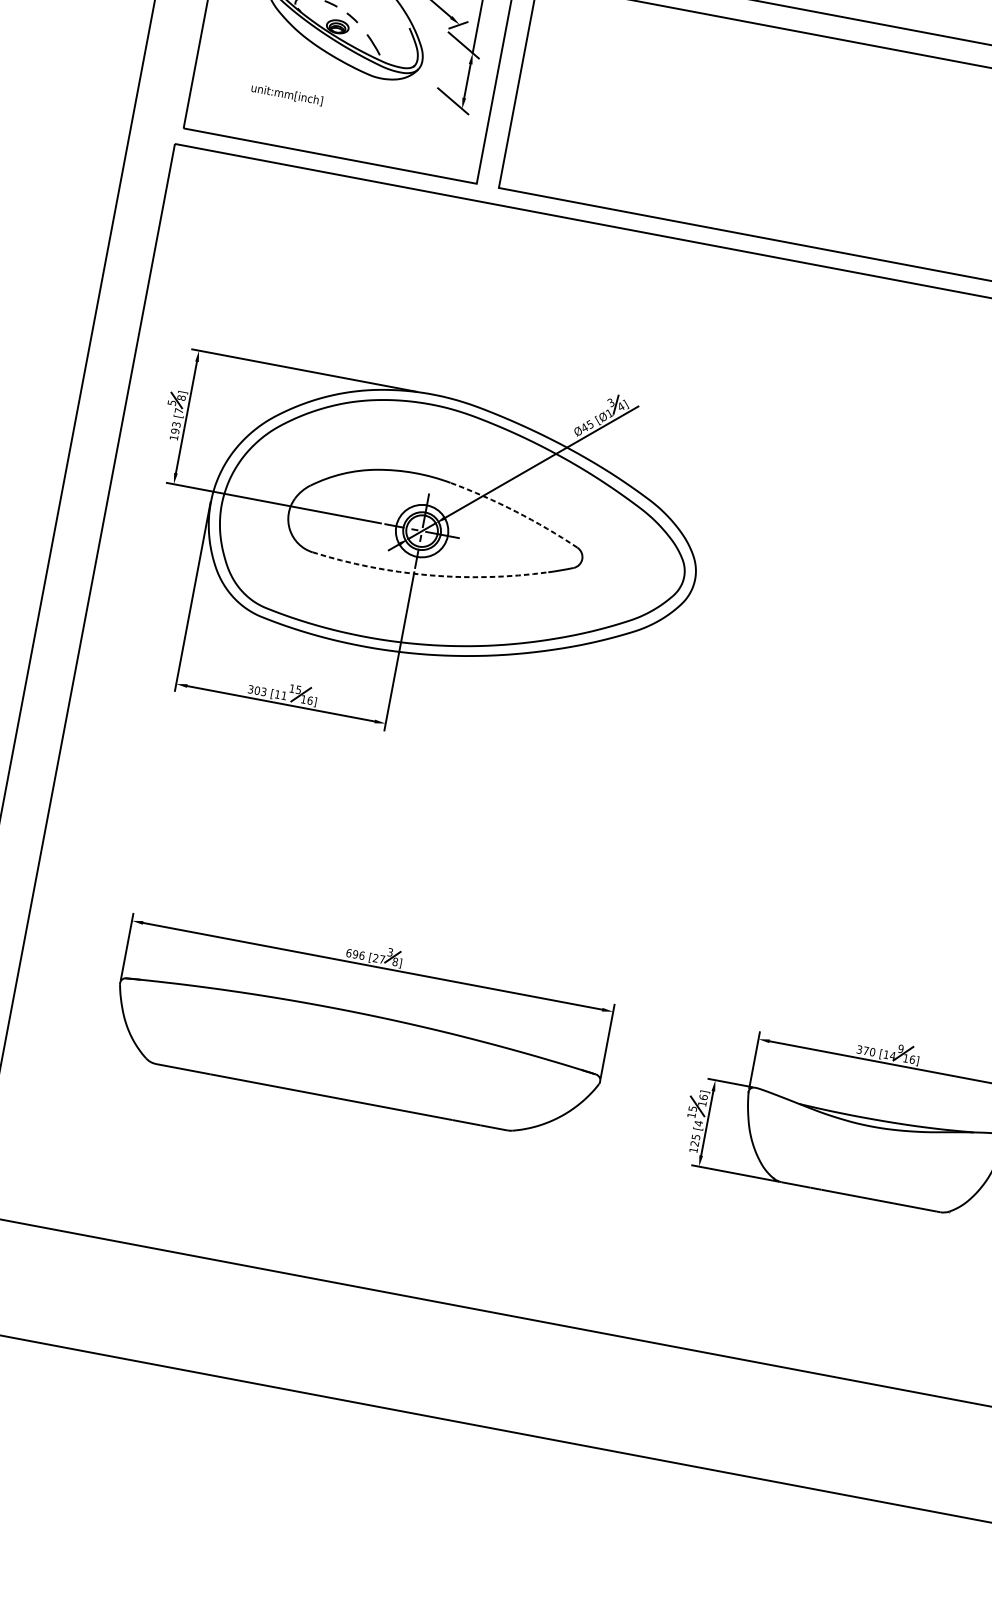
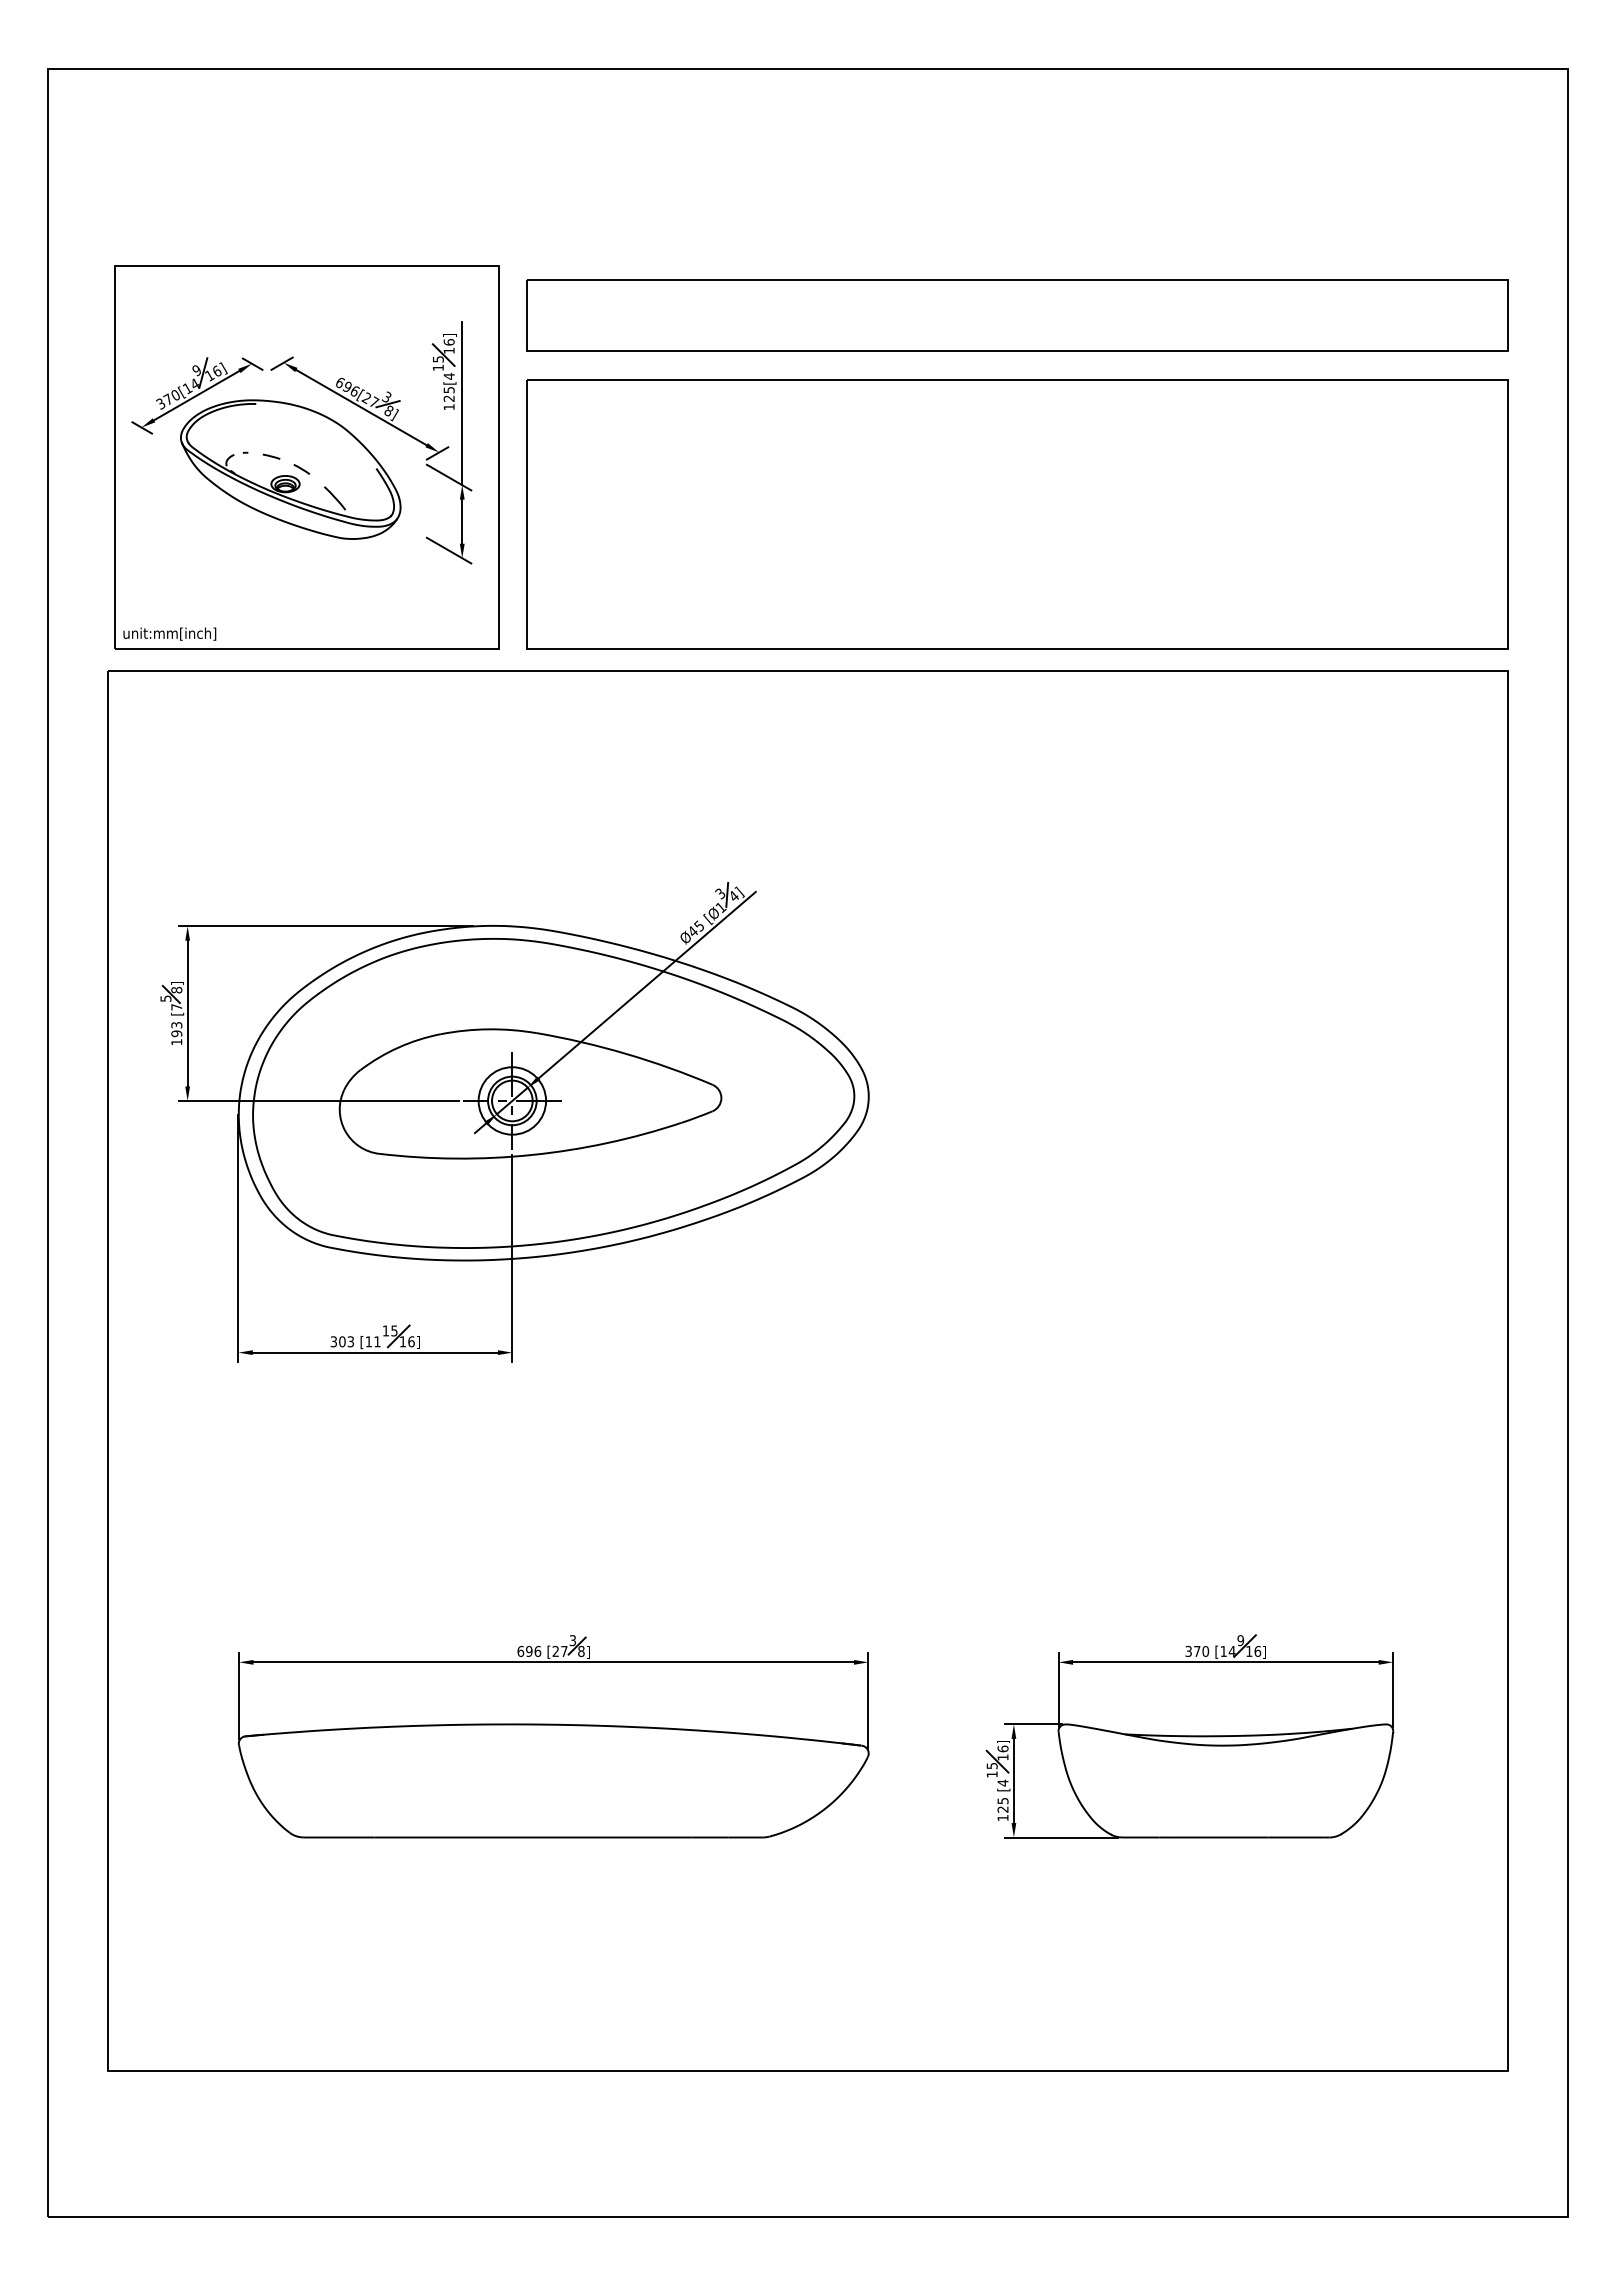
text: (286, 94) -> (169, 633), moved
arc: (516, 511) -> (626, 1053), dashed -> solid
arc: (429, 574) -> (532, 1154), dashed -> solid

